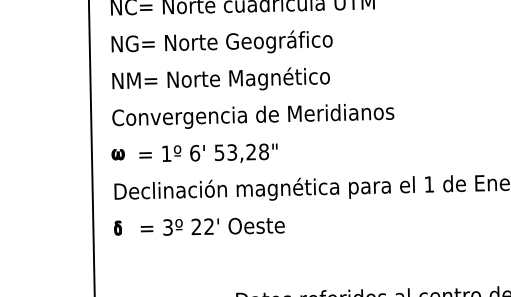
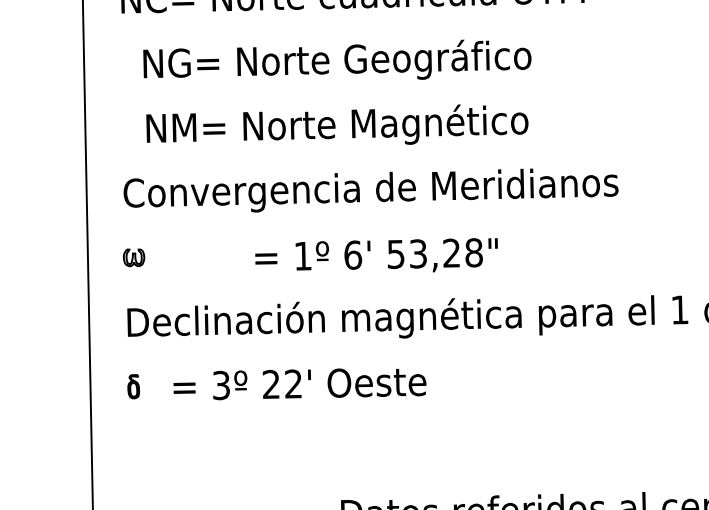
text: (221, 41) -> (336, 59), moved
text: (220, 78) -> (336, 124), moved
text: (208, 152) -> (376, 253), moved

